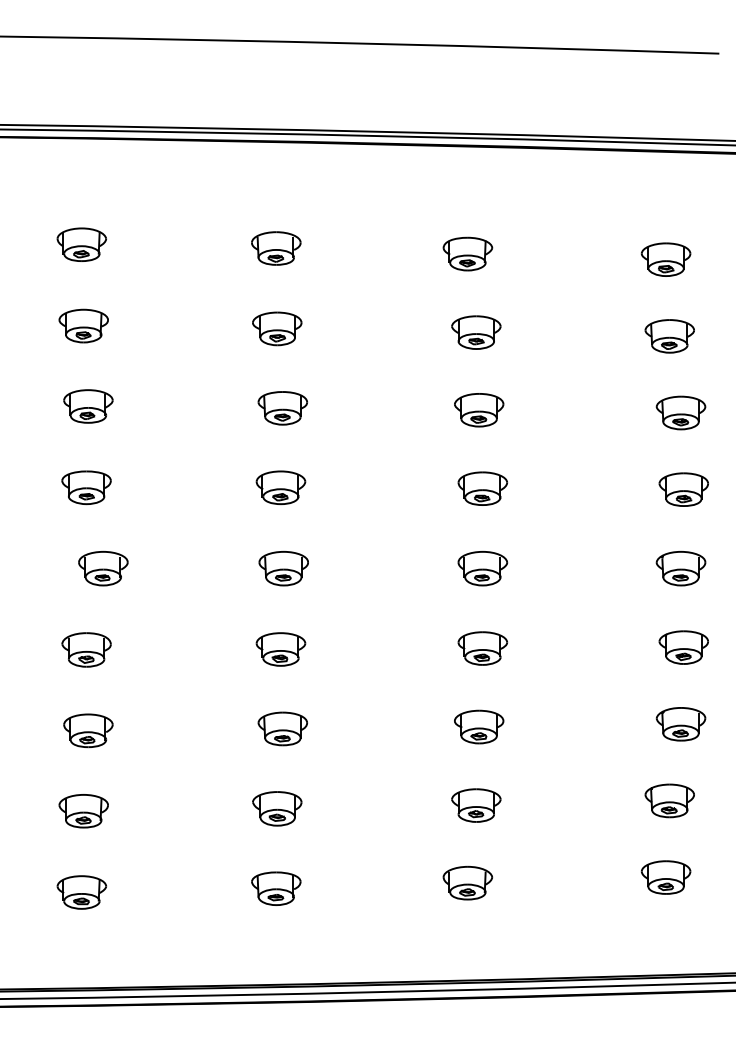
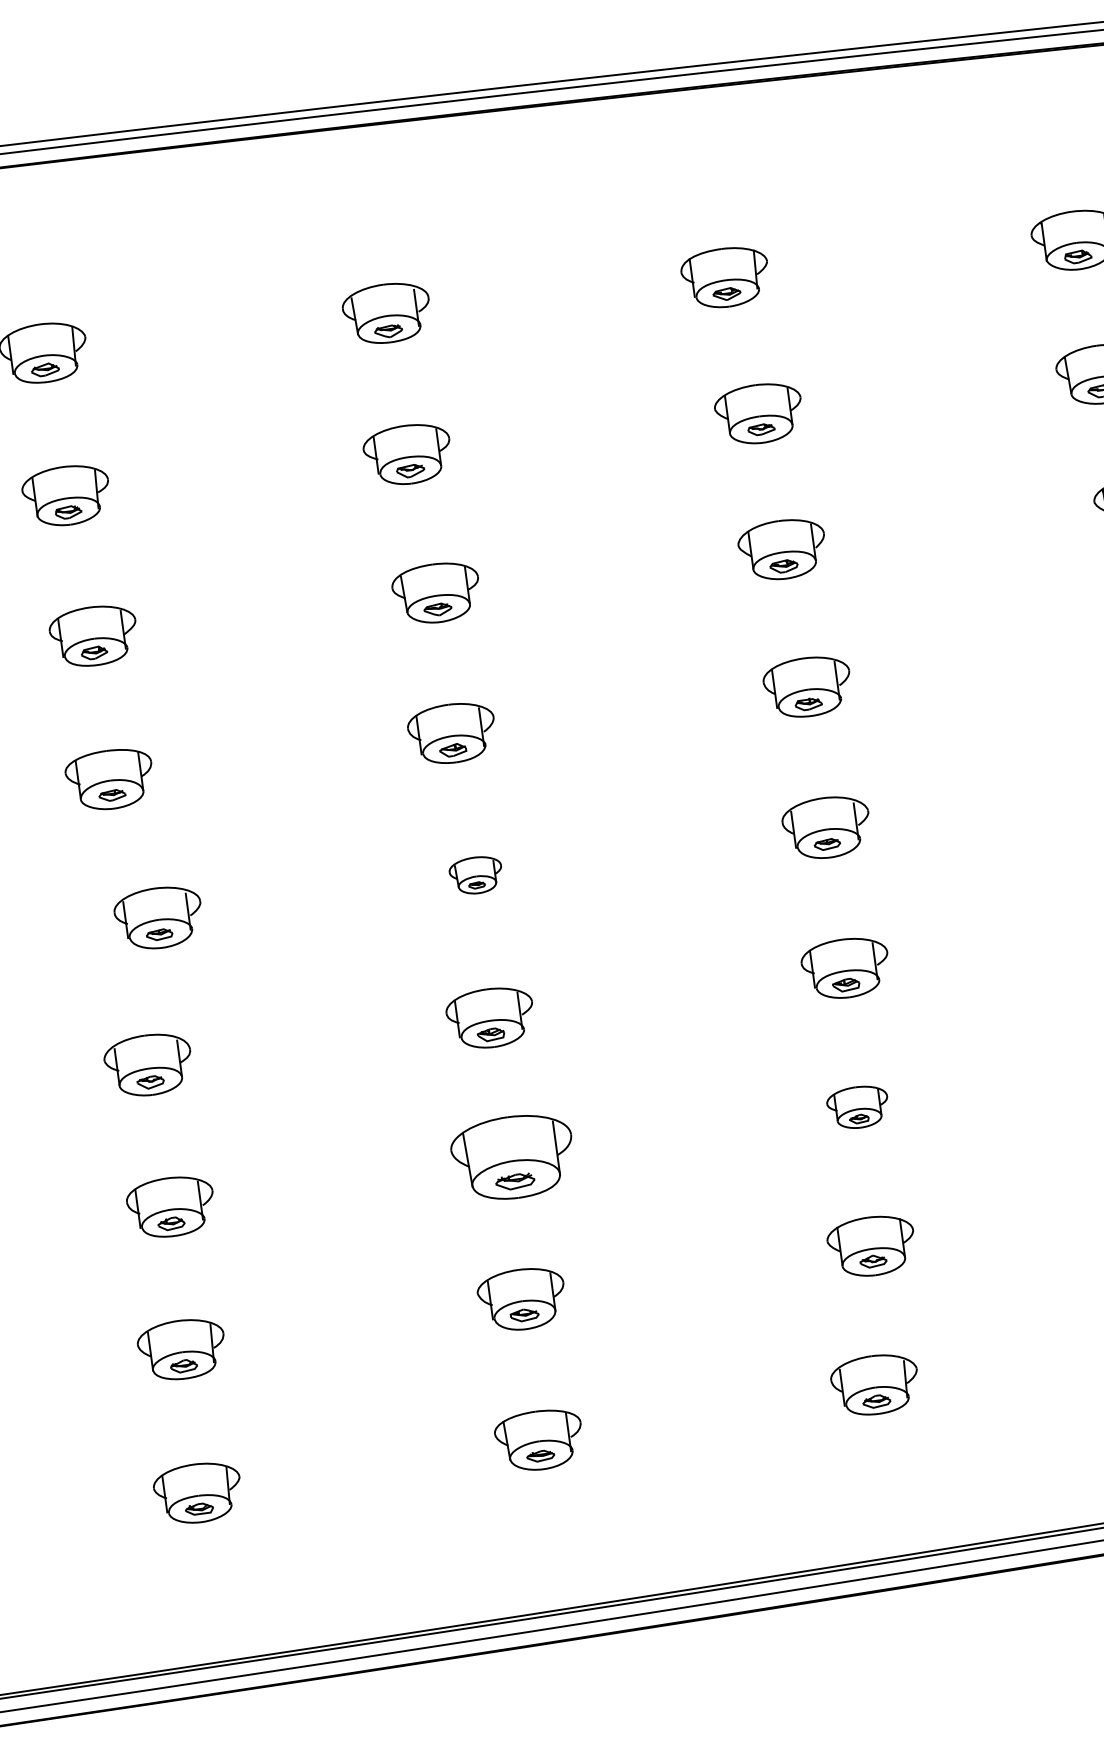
part: (283, 568) -> (475, 875), size x0.6
part: (479, 726) -> (858, 1106), size x0.7
part: (282, 728) -> (512, 1156), size x1.4

